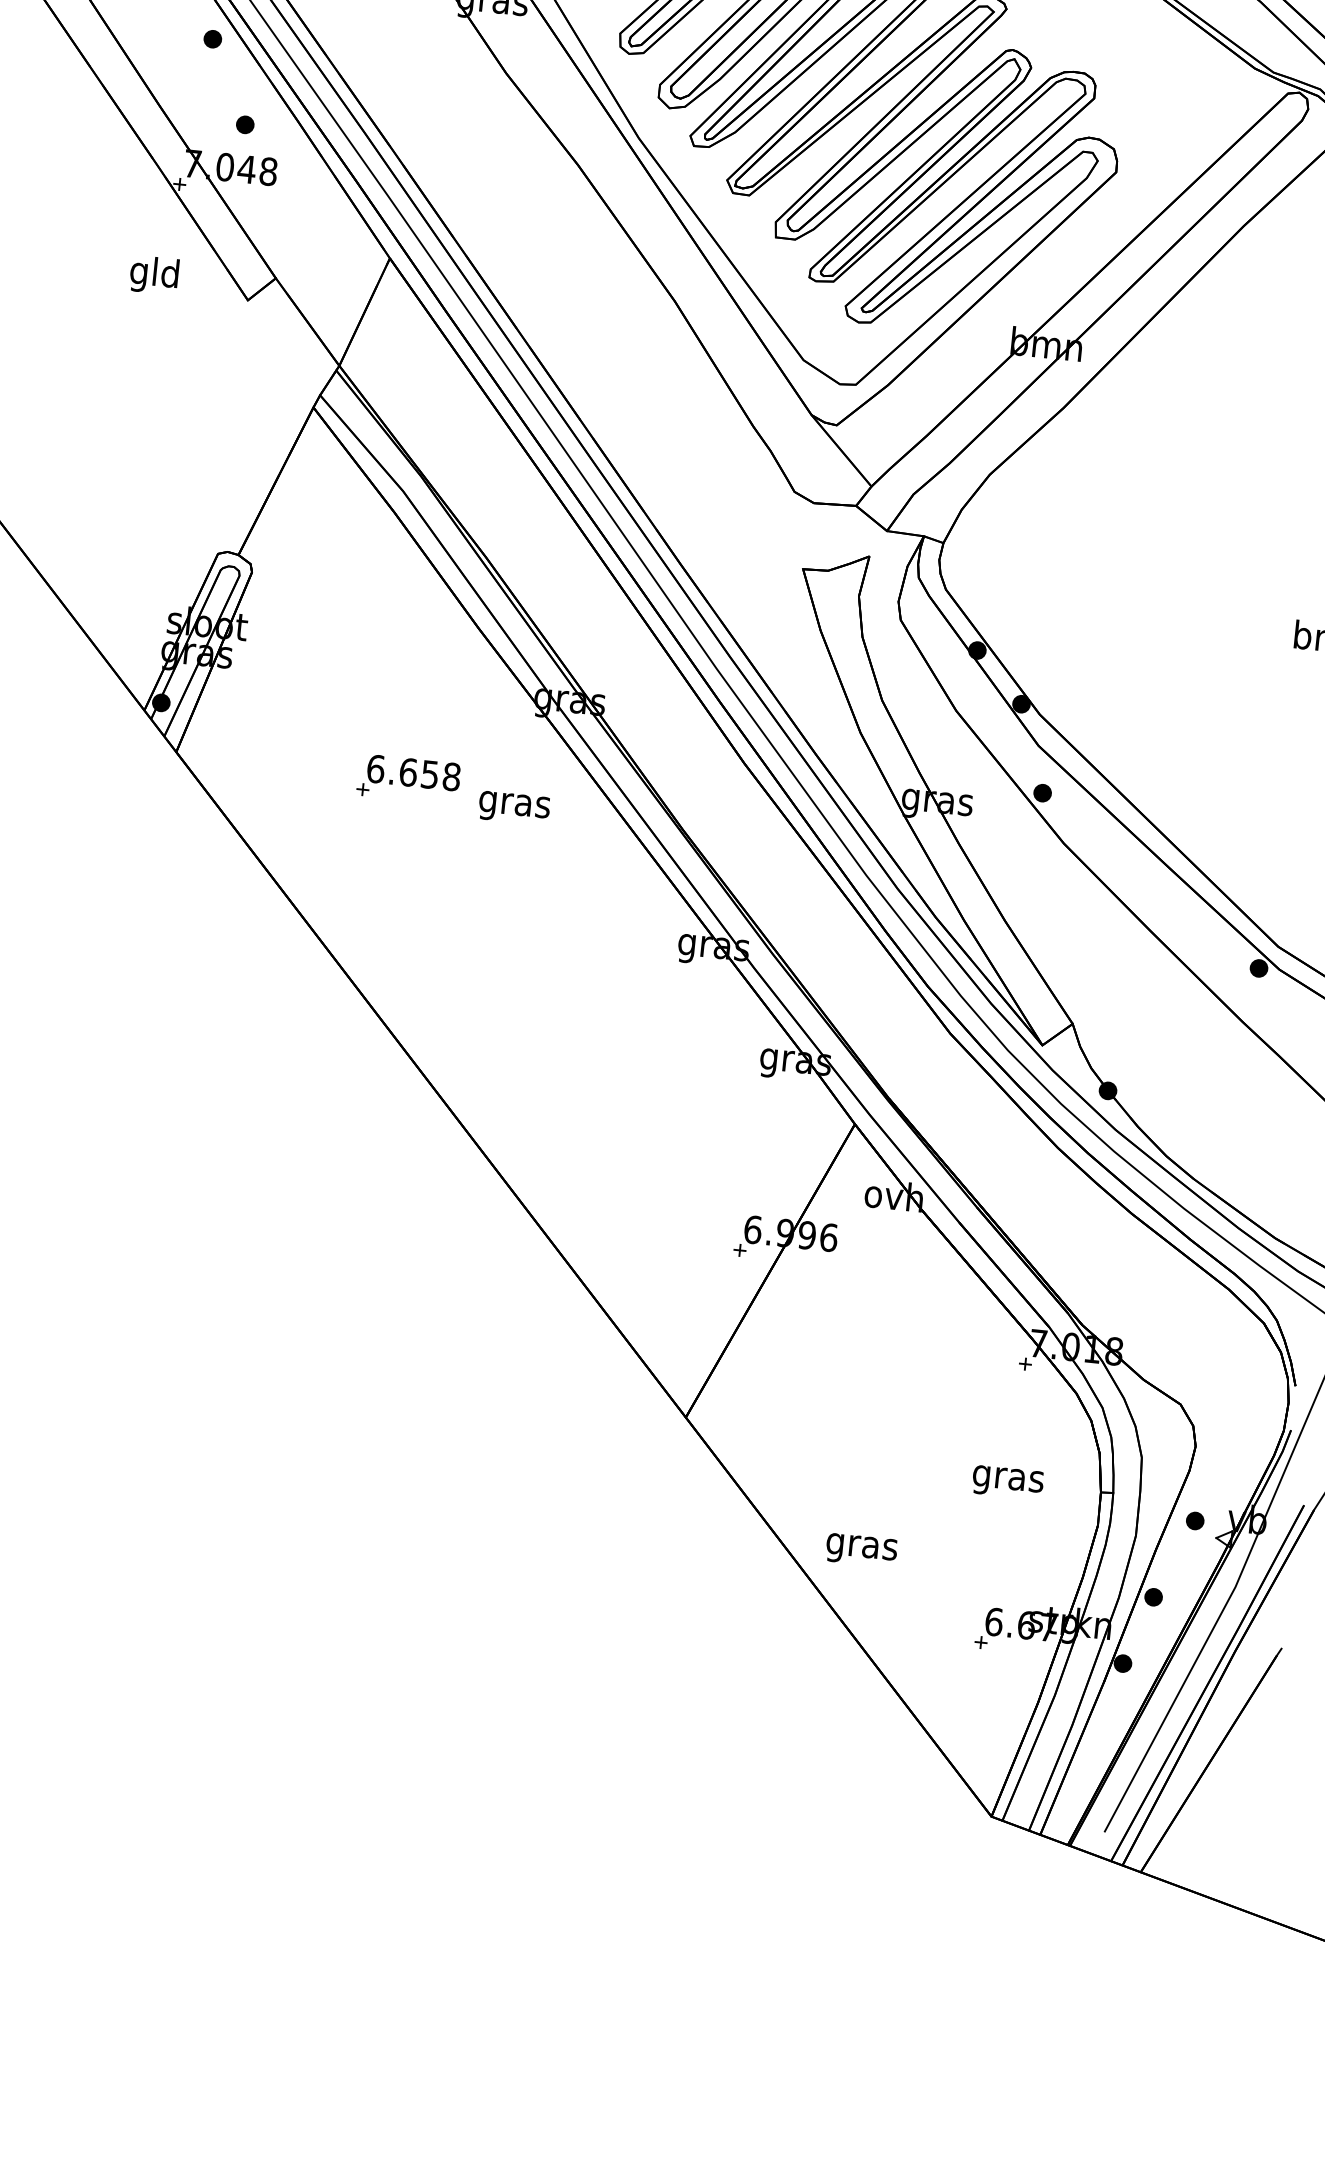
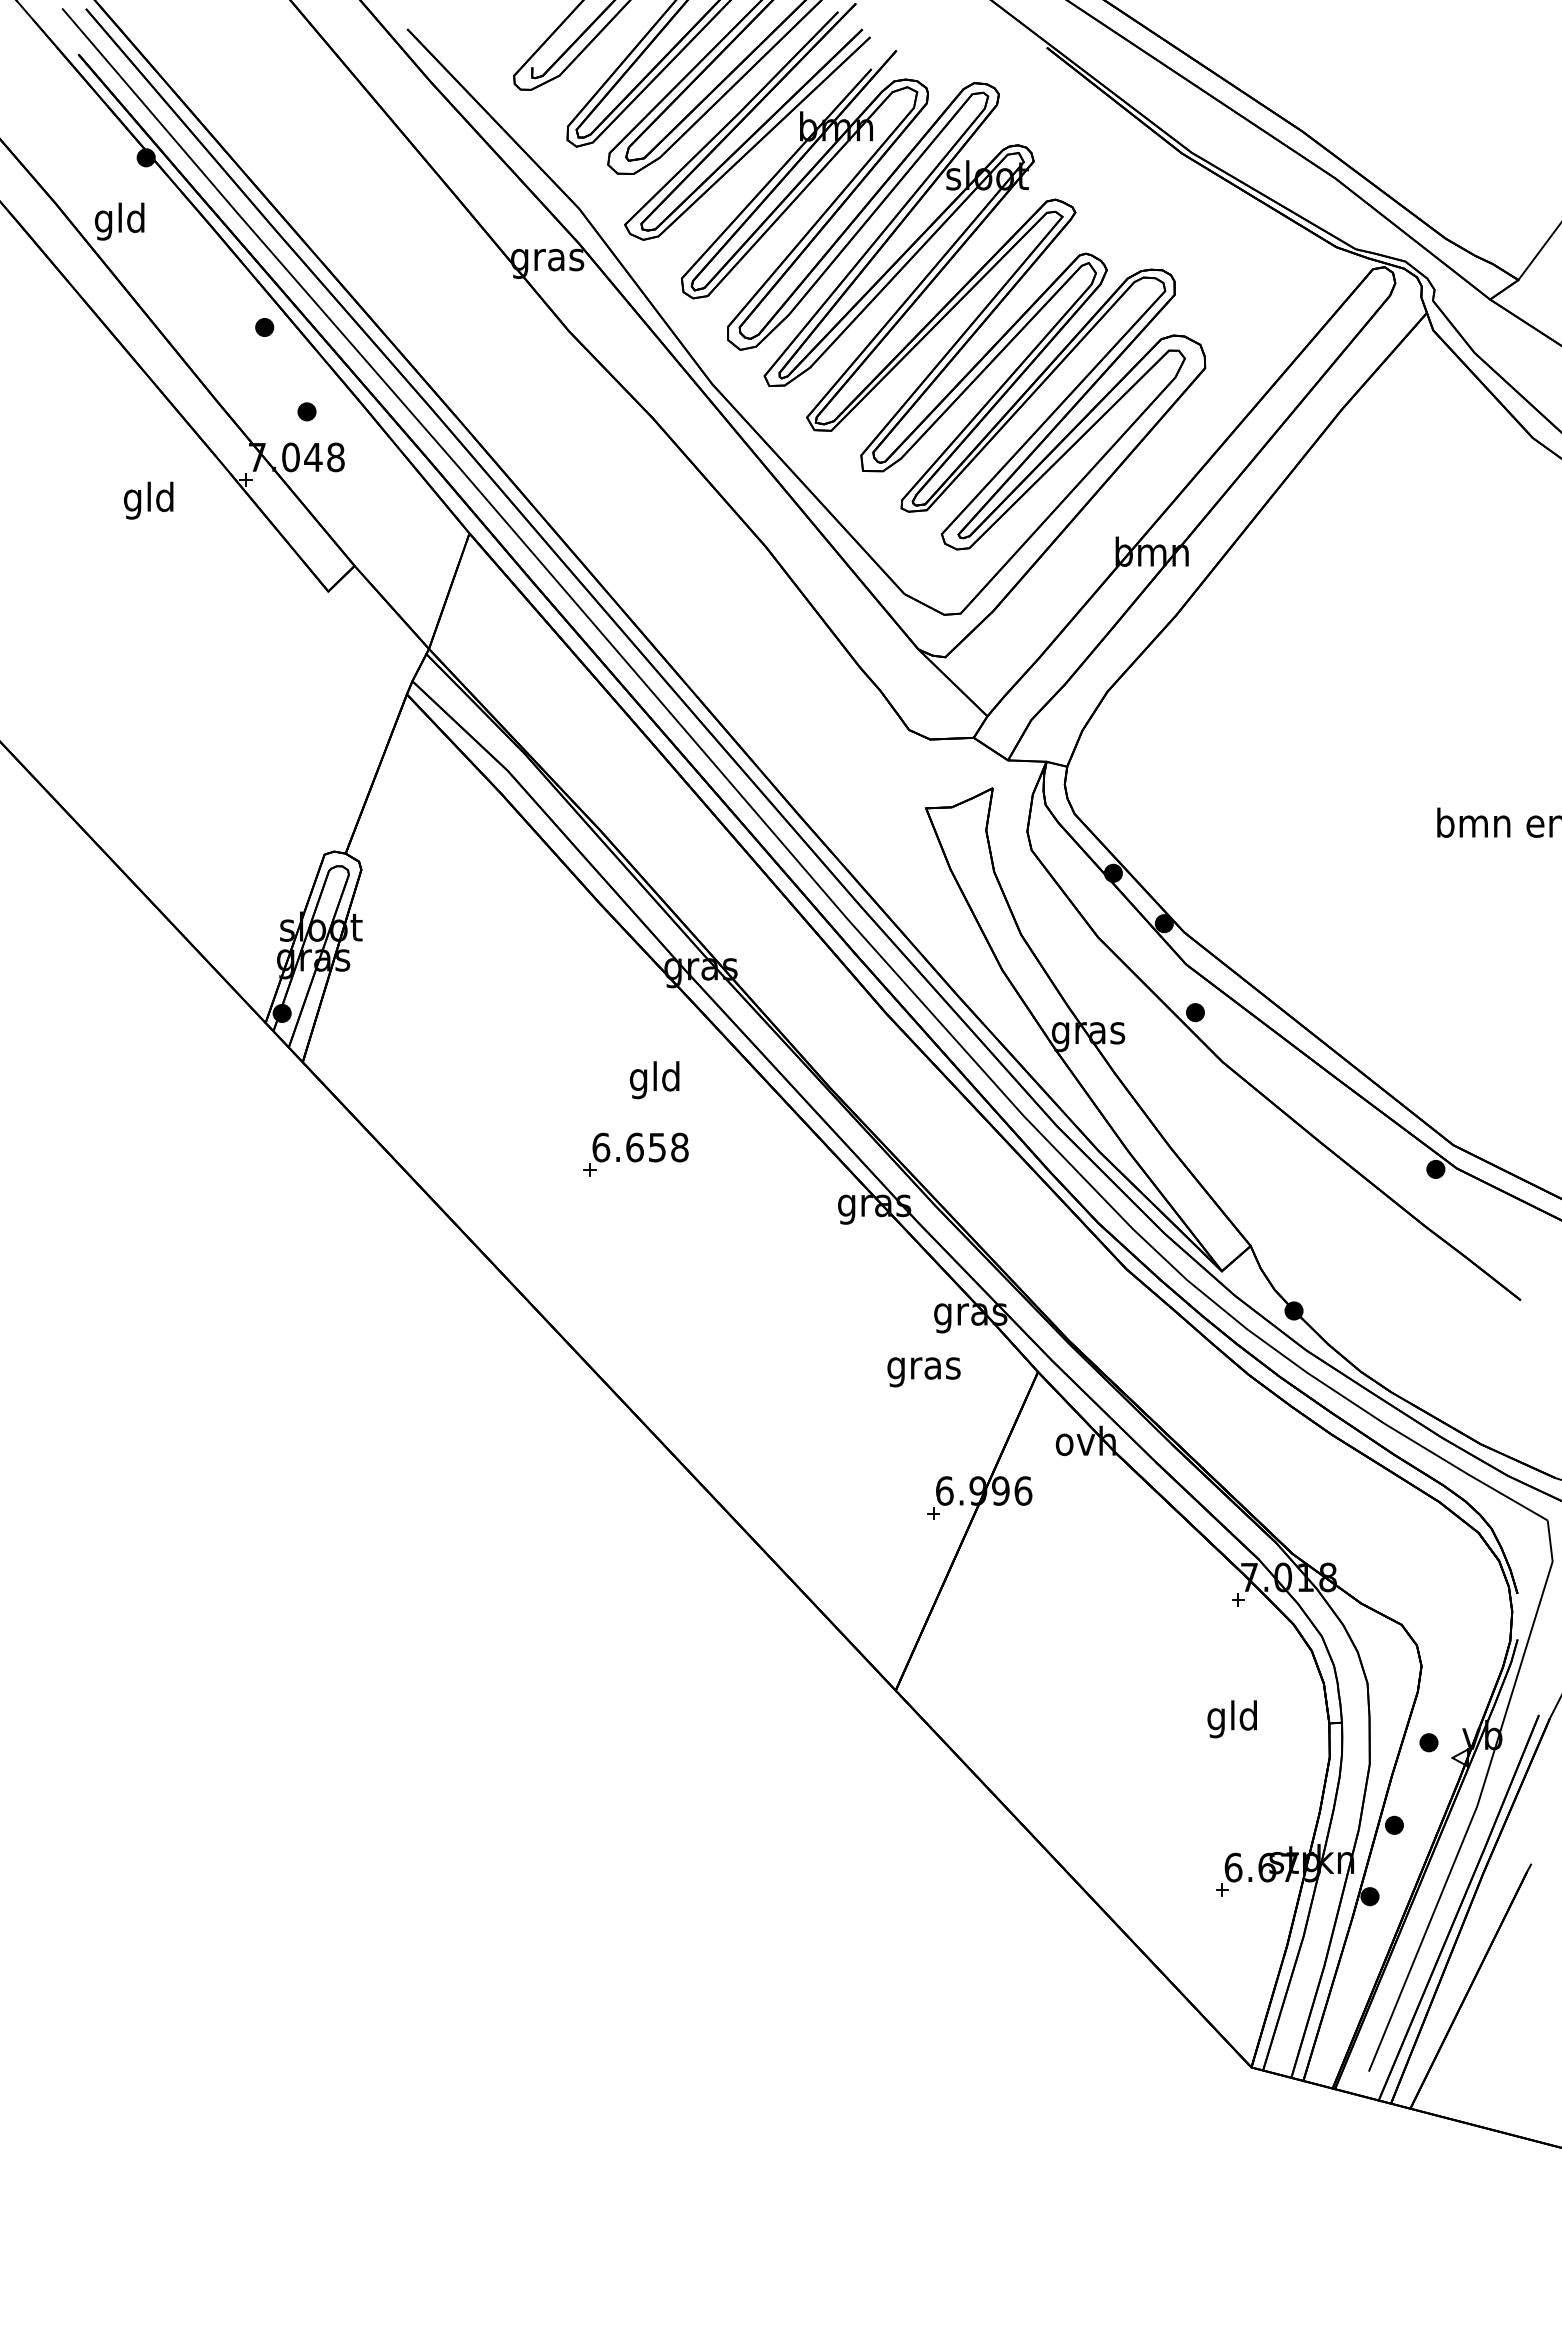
text: (154, 275) -> (148, 500), moved
part: (408, 779) -> (635, 1154), moved
text: (513, 804) -> (654, 1080), gras -> gld
text: (1007, 1478) -> (1232, 1719), gras -> gld
text: (861, 1550) -> (923, 1372), moved

